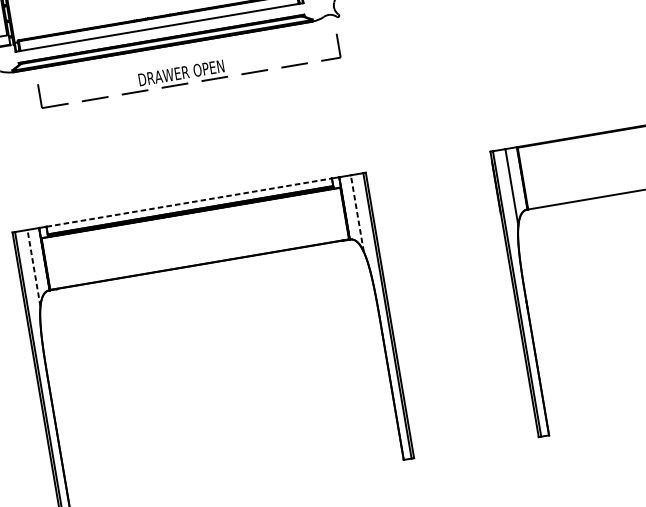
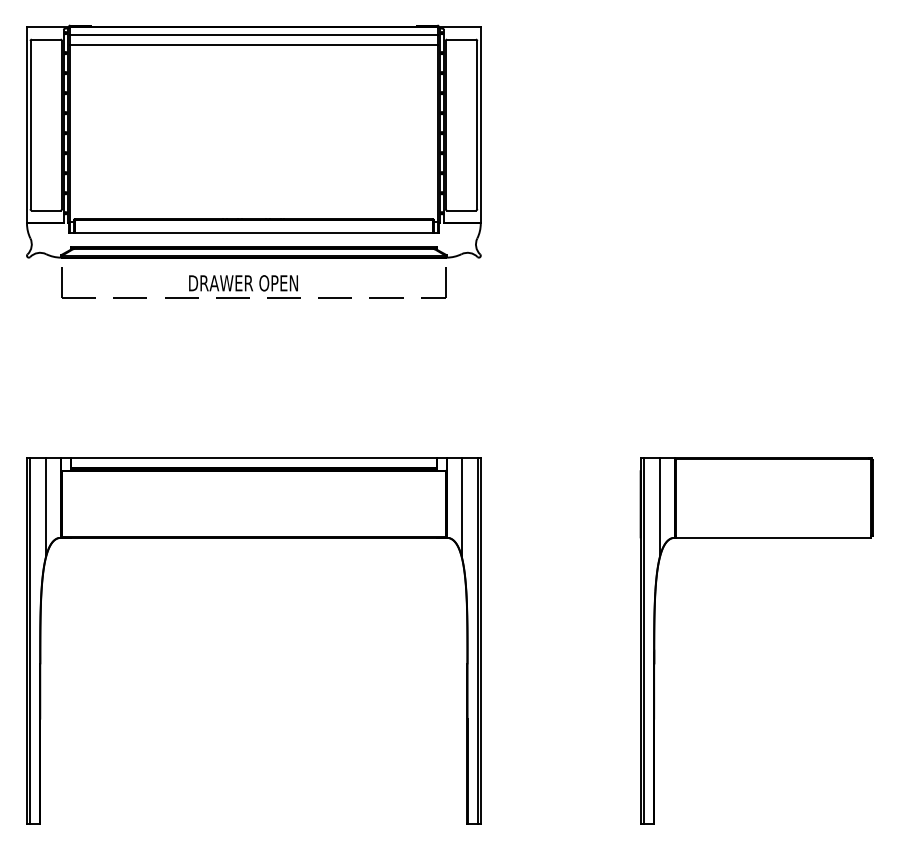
part: (189, 71) -> (253, 282), moved
line: (189, 202) -> (254, 457), dashed -> solid
line: (357, 213) -> (461, 506), dashed -> solid
line: (34, 267) -> (46, 506), dashed -> solid

